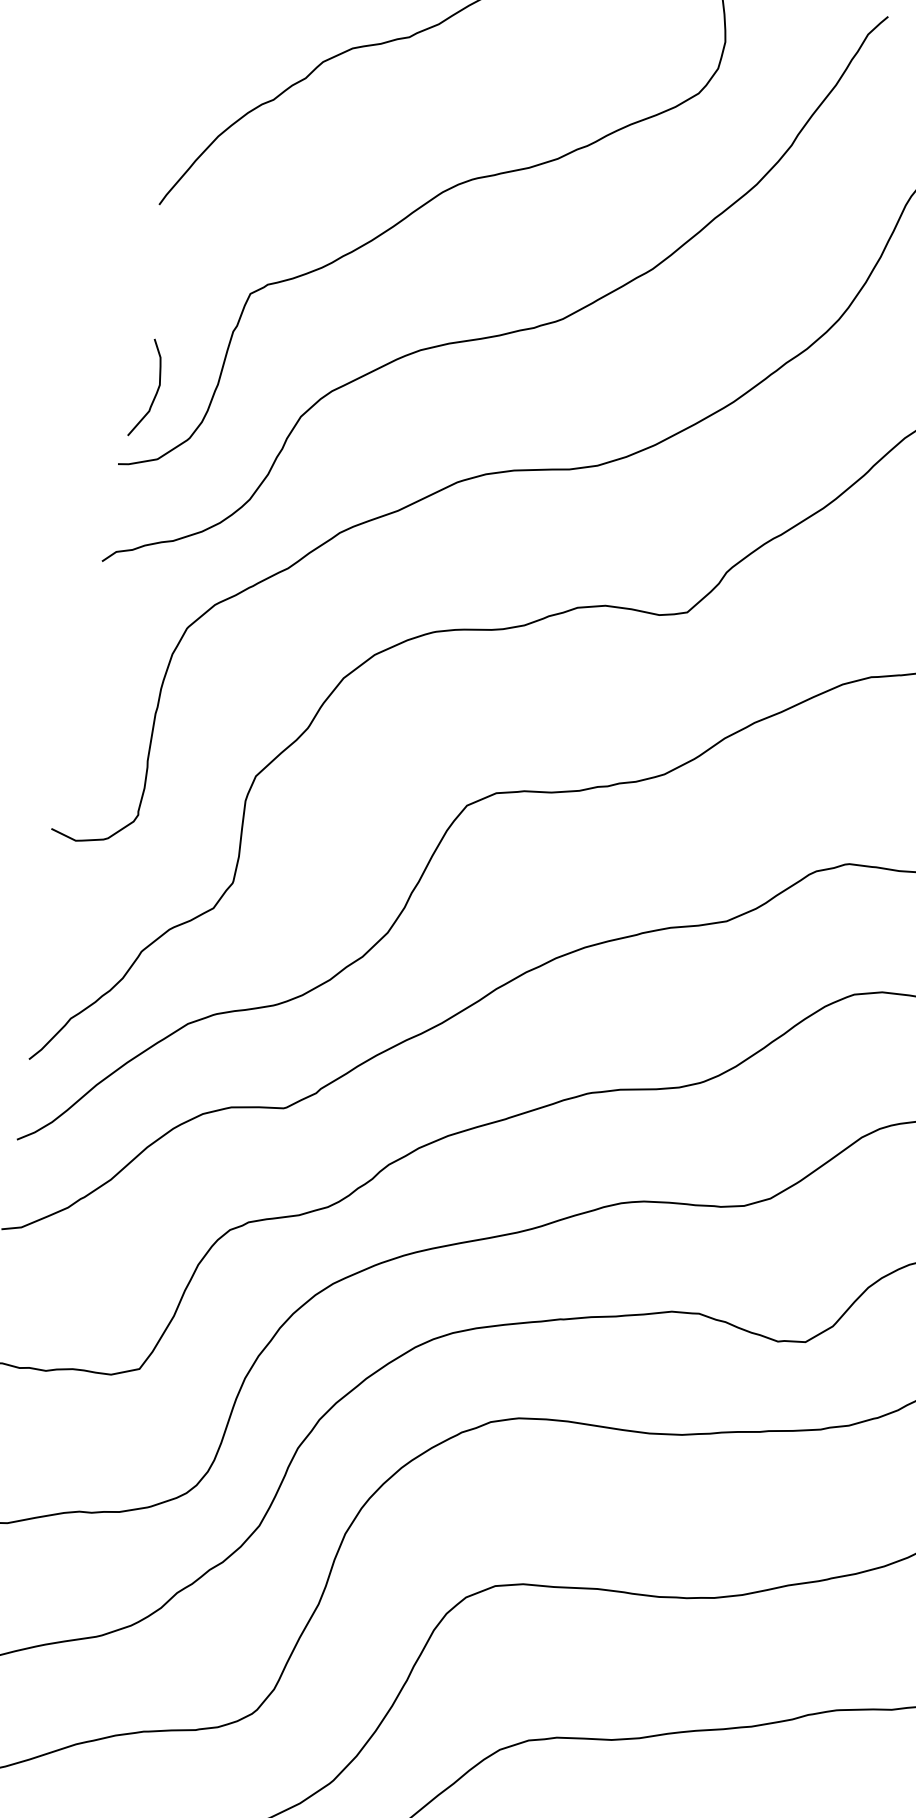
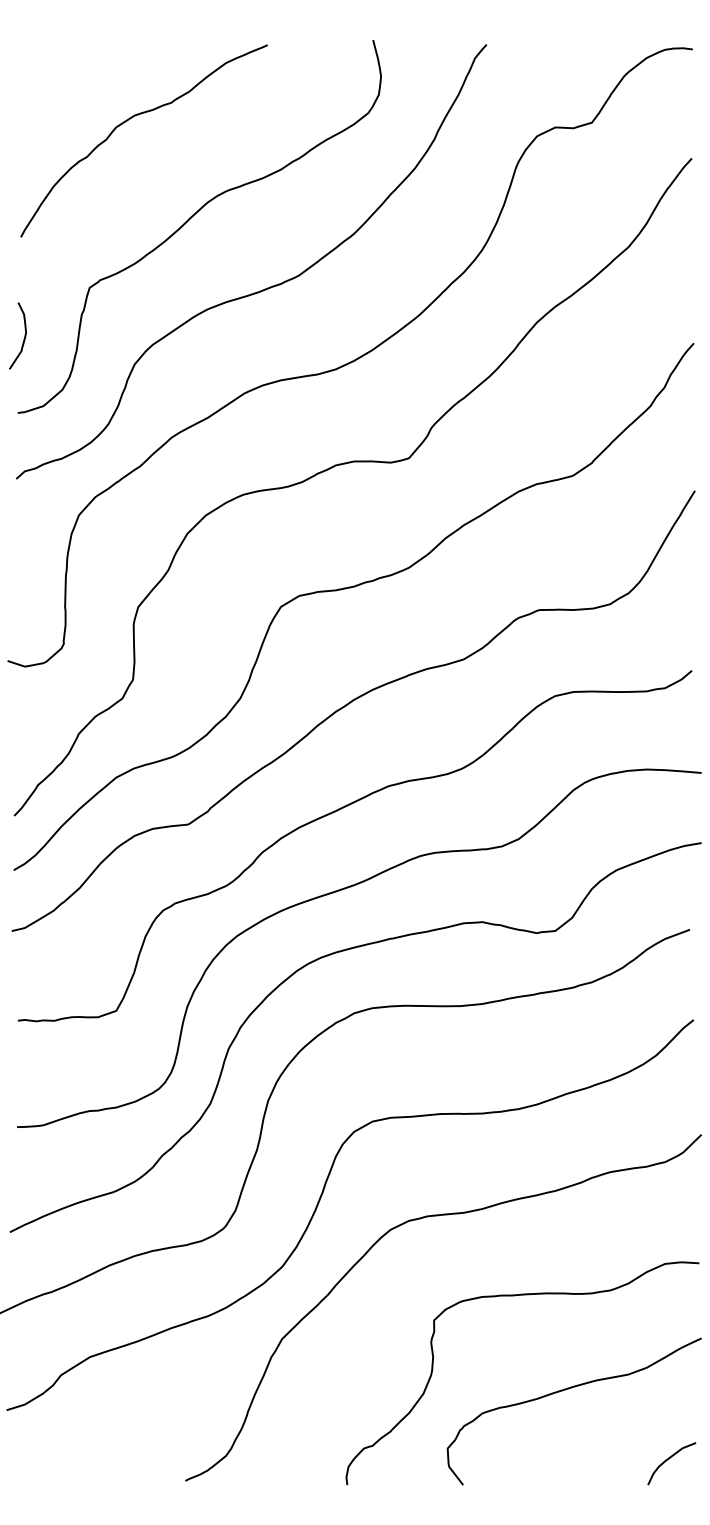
curve: (154, 393) -> (23, 338), moved

